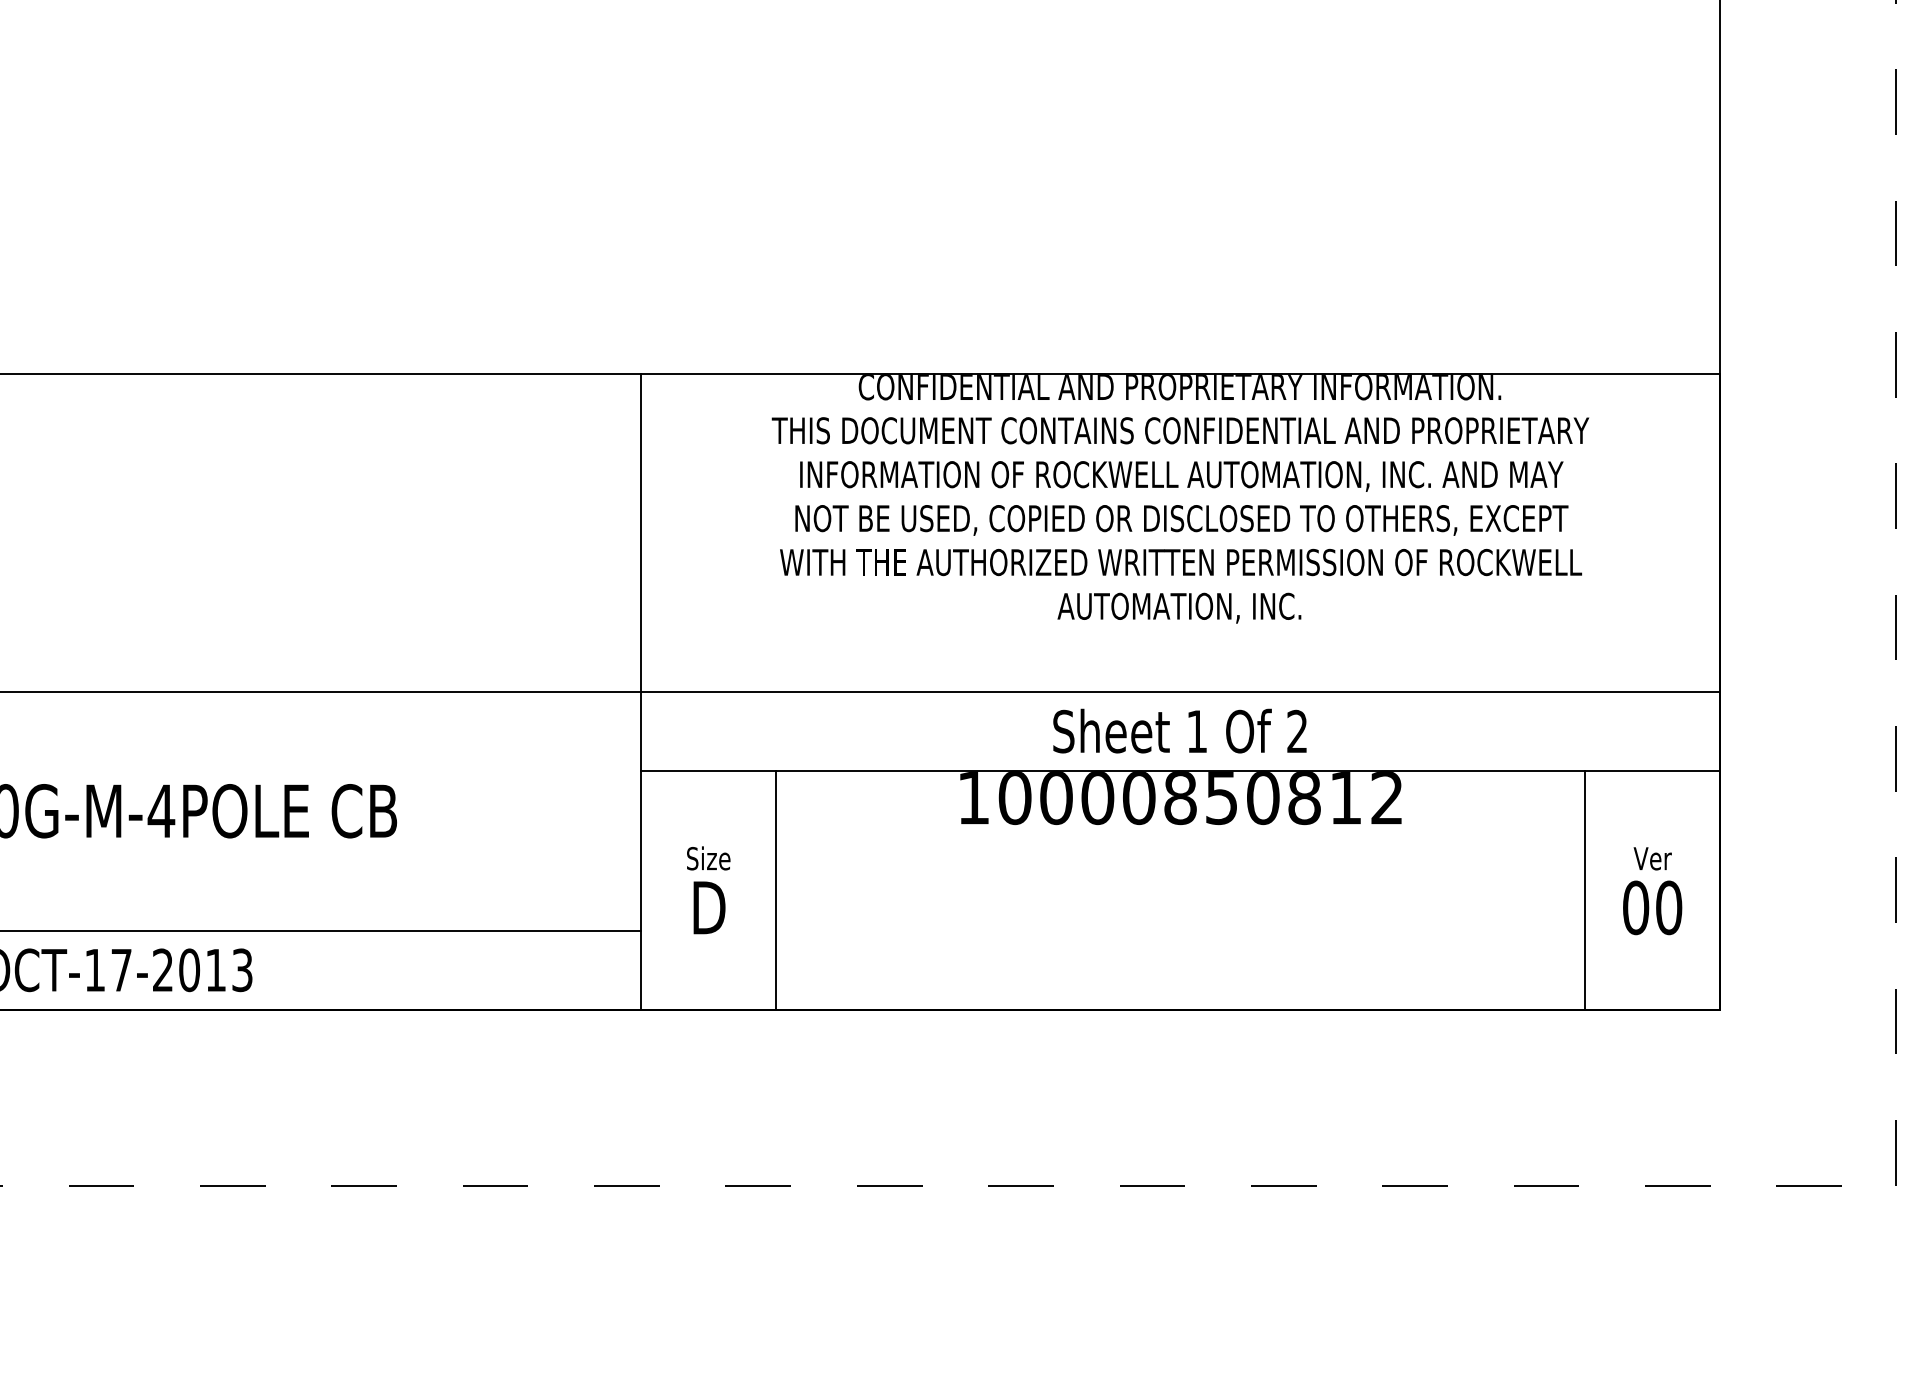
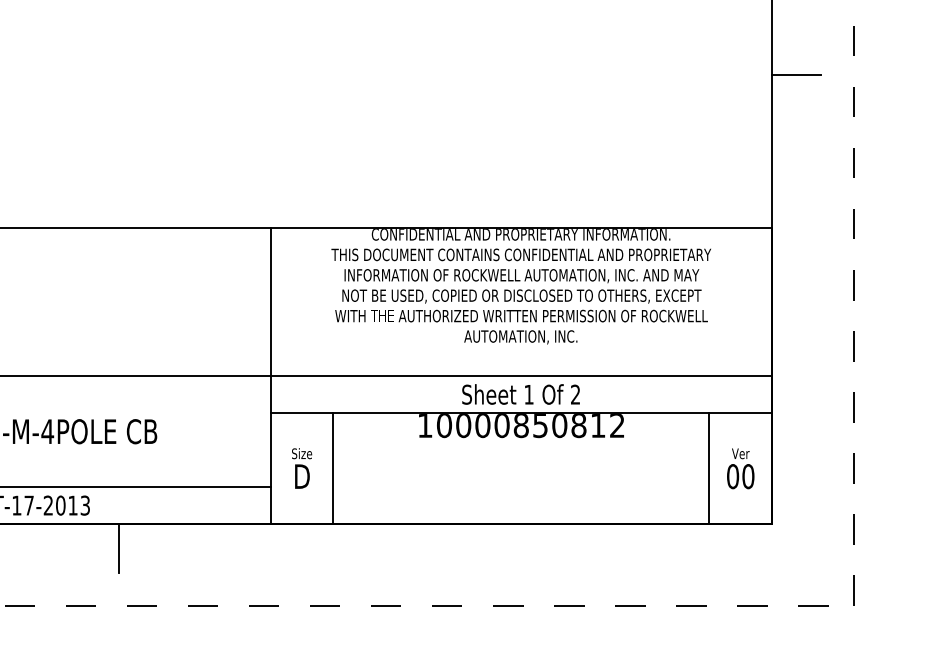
line: (1772, 44) -> (796, 75), added
line: (315, 1062) -> (119, 548), added

